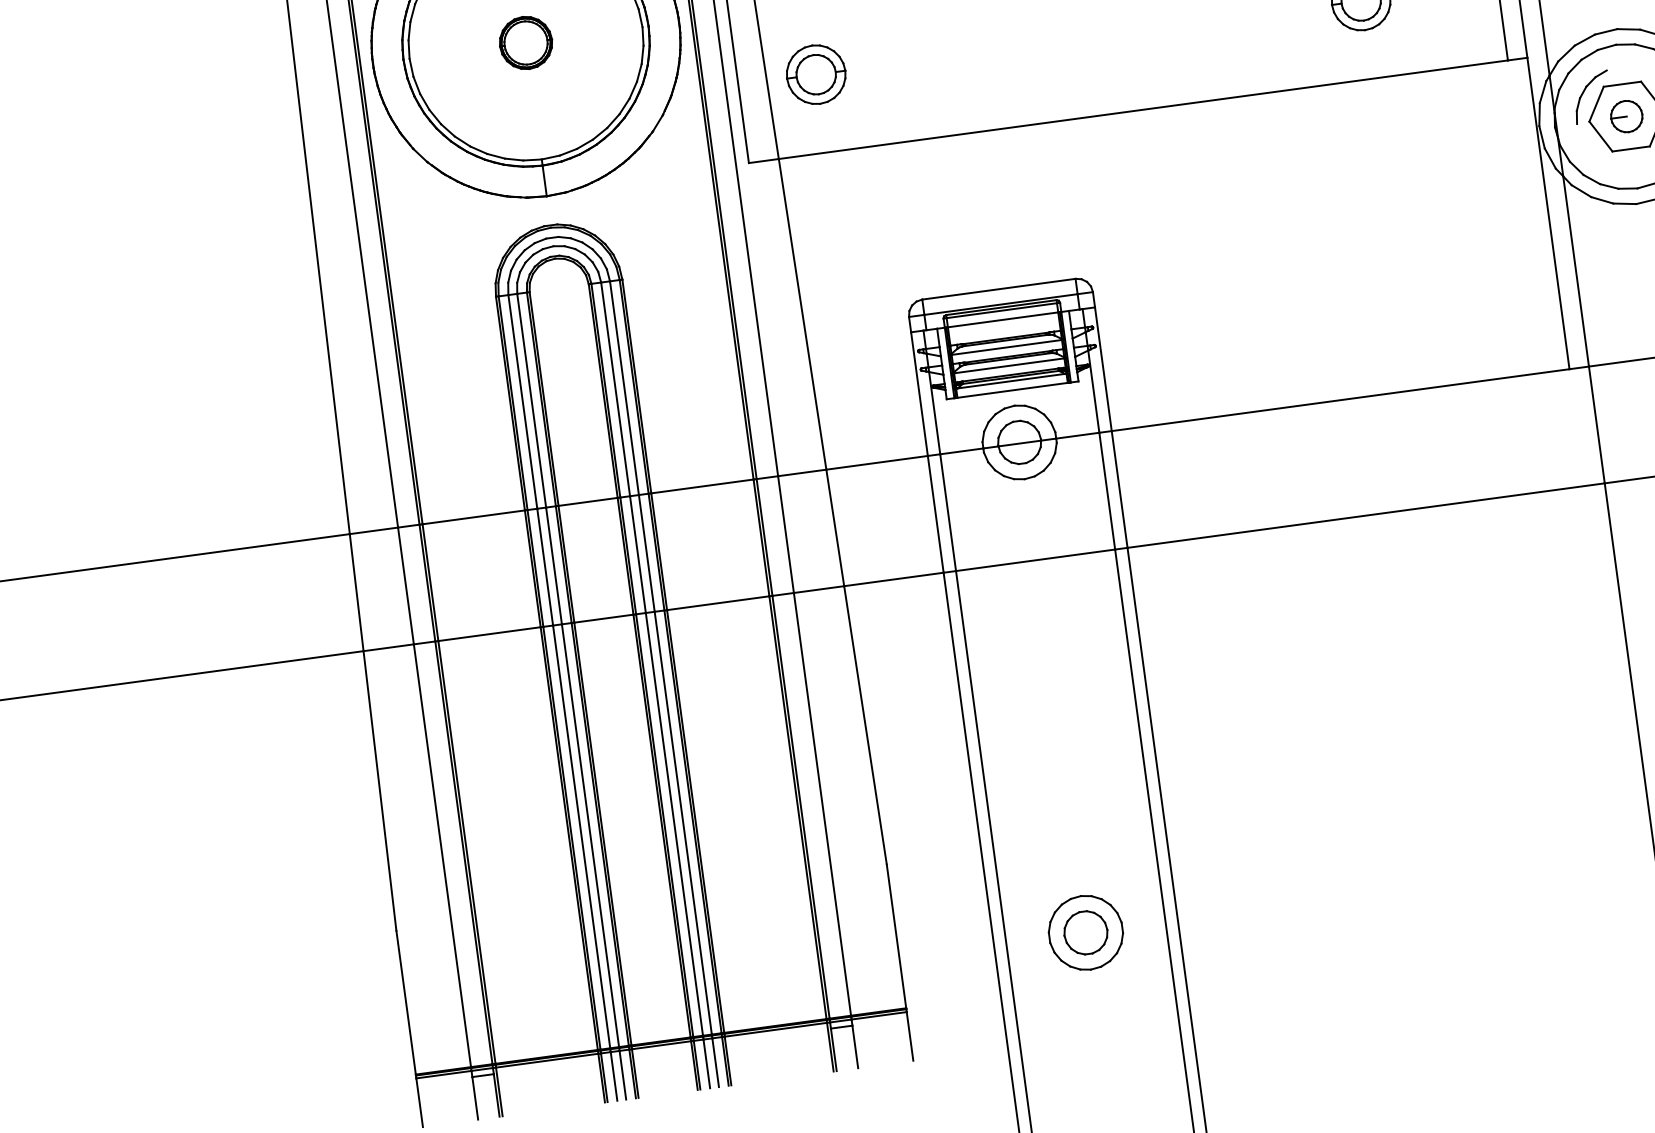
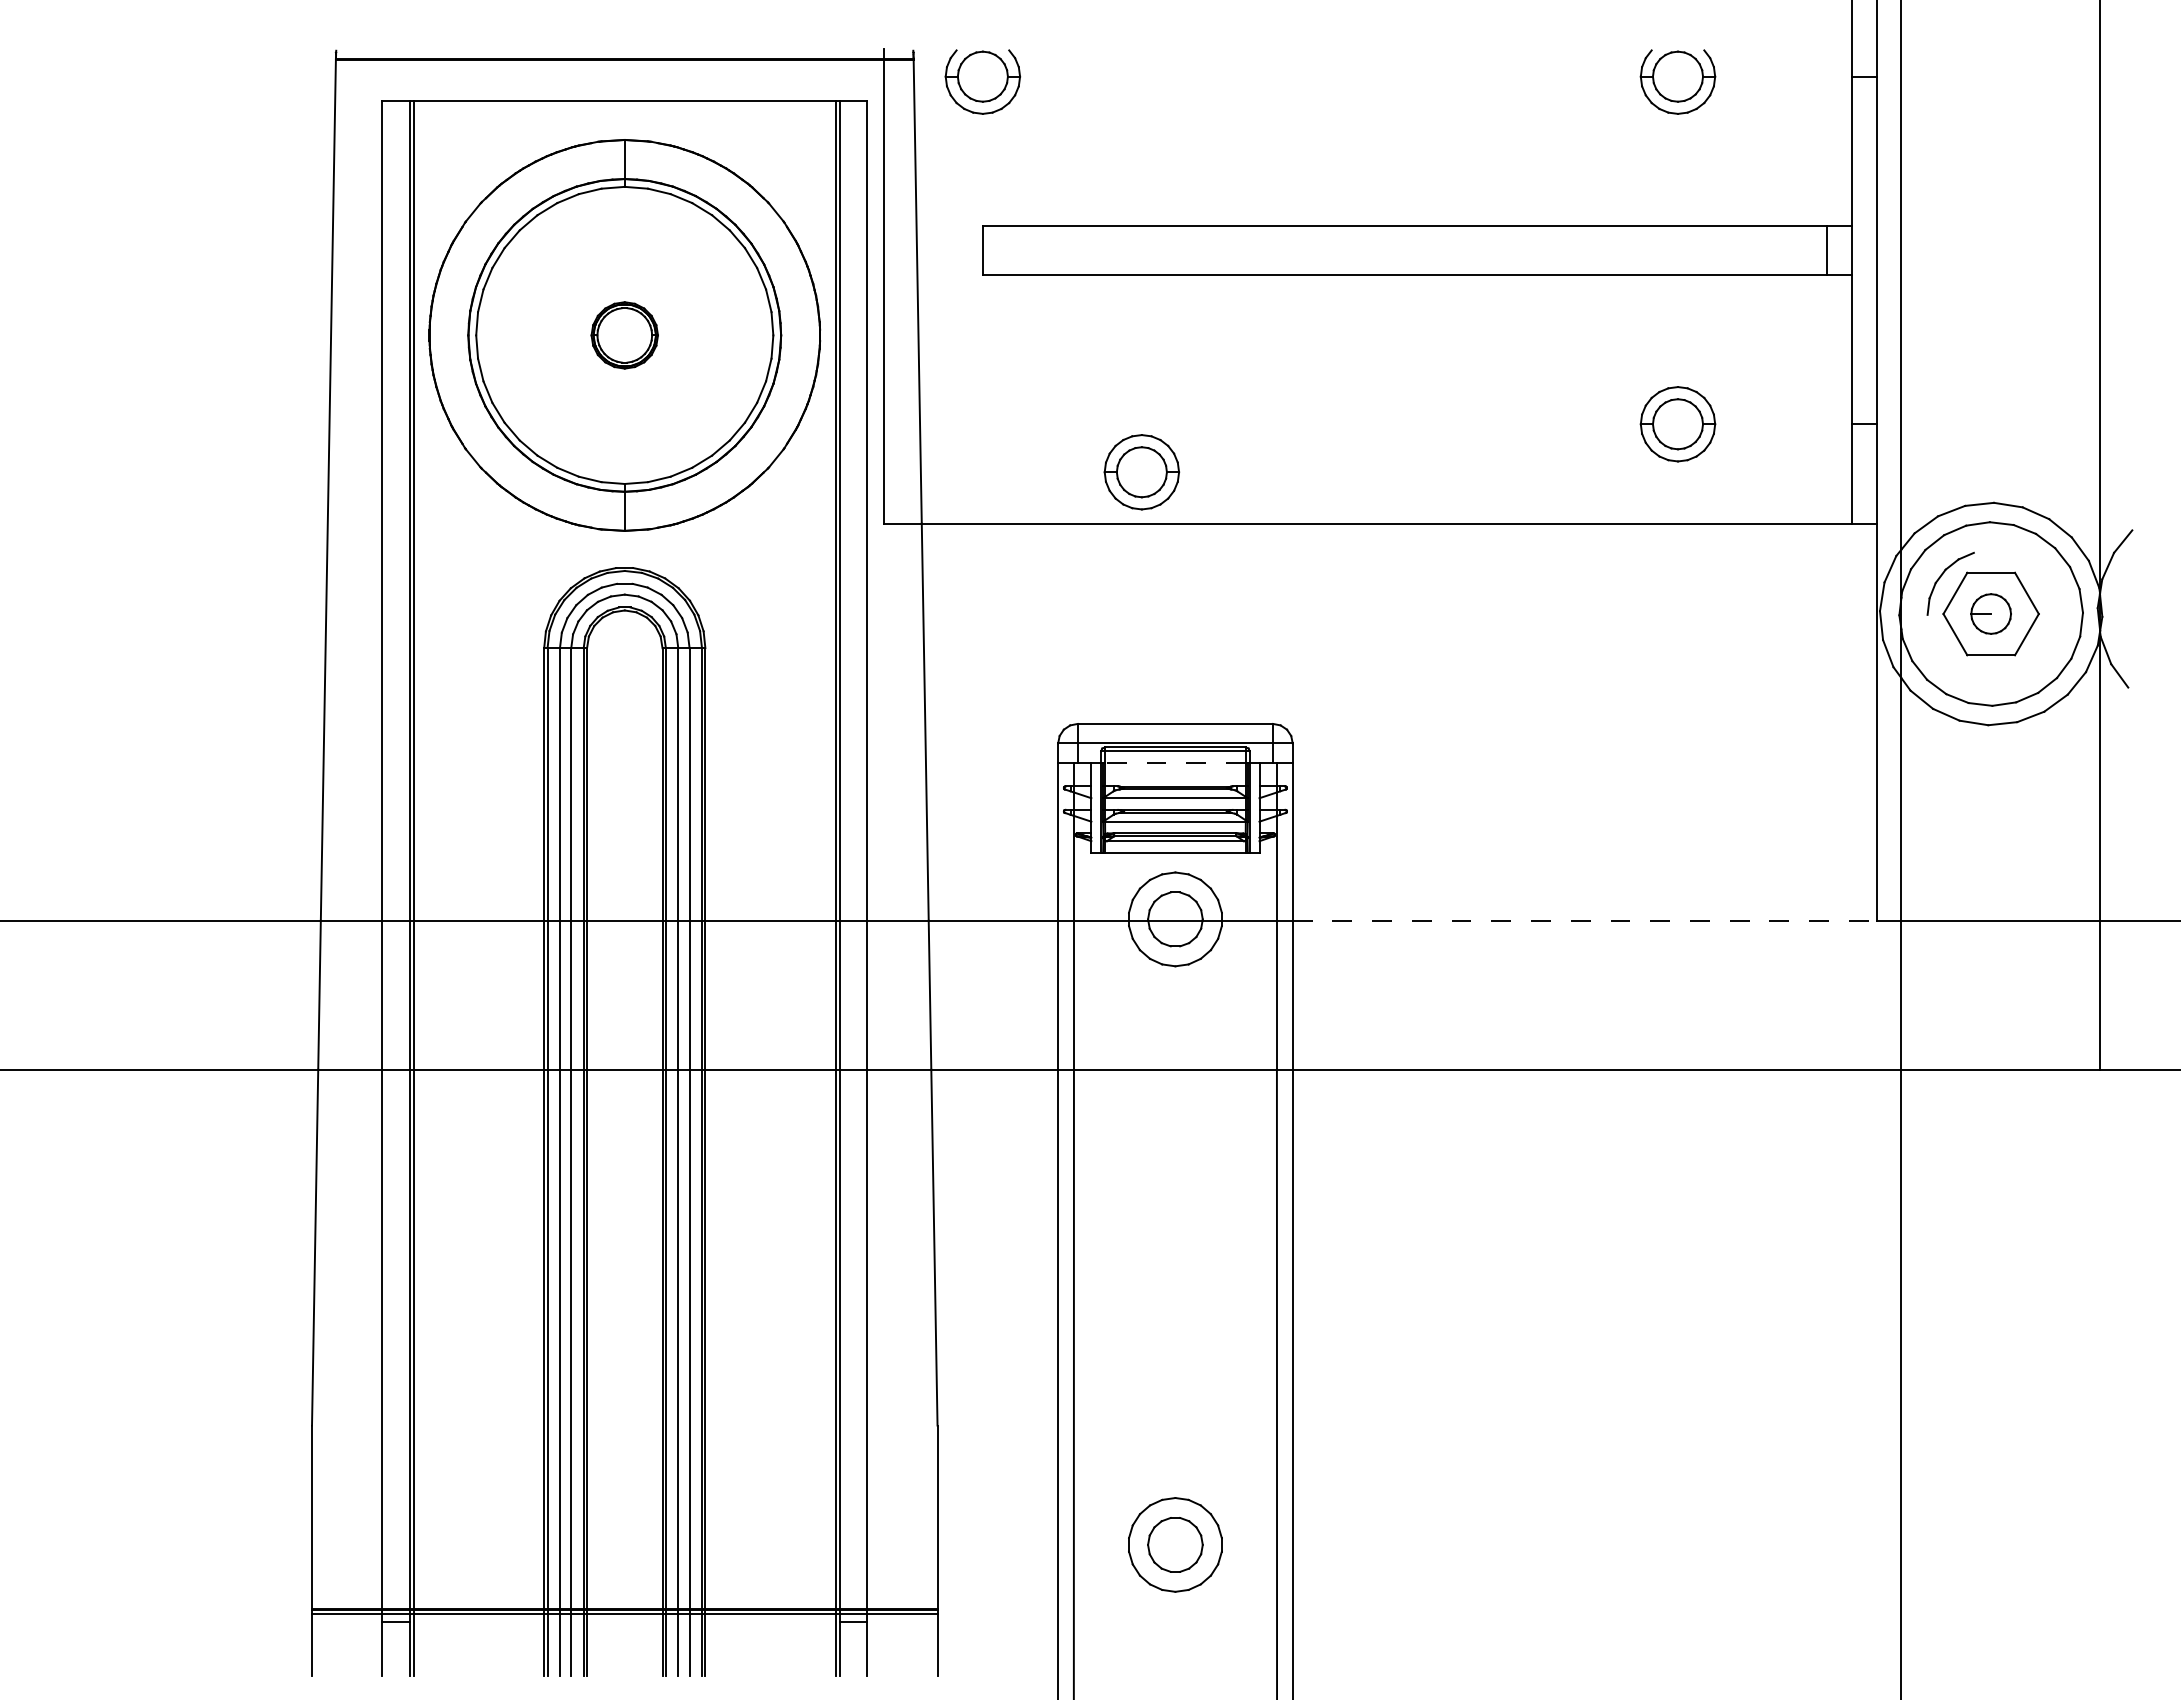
part: (815, 74) -> (1141, 472), moved
line: (1002, 320) -> (1174, 763), solid -> dashed
line: (1340, 399) -> (1584, 920), solid -> dashed

